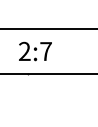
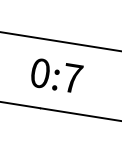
text: (24, 51) -> (39, 73), 2:7 -> 0:7

